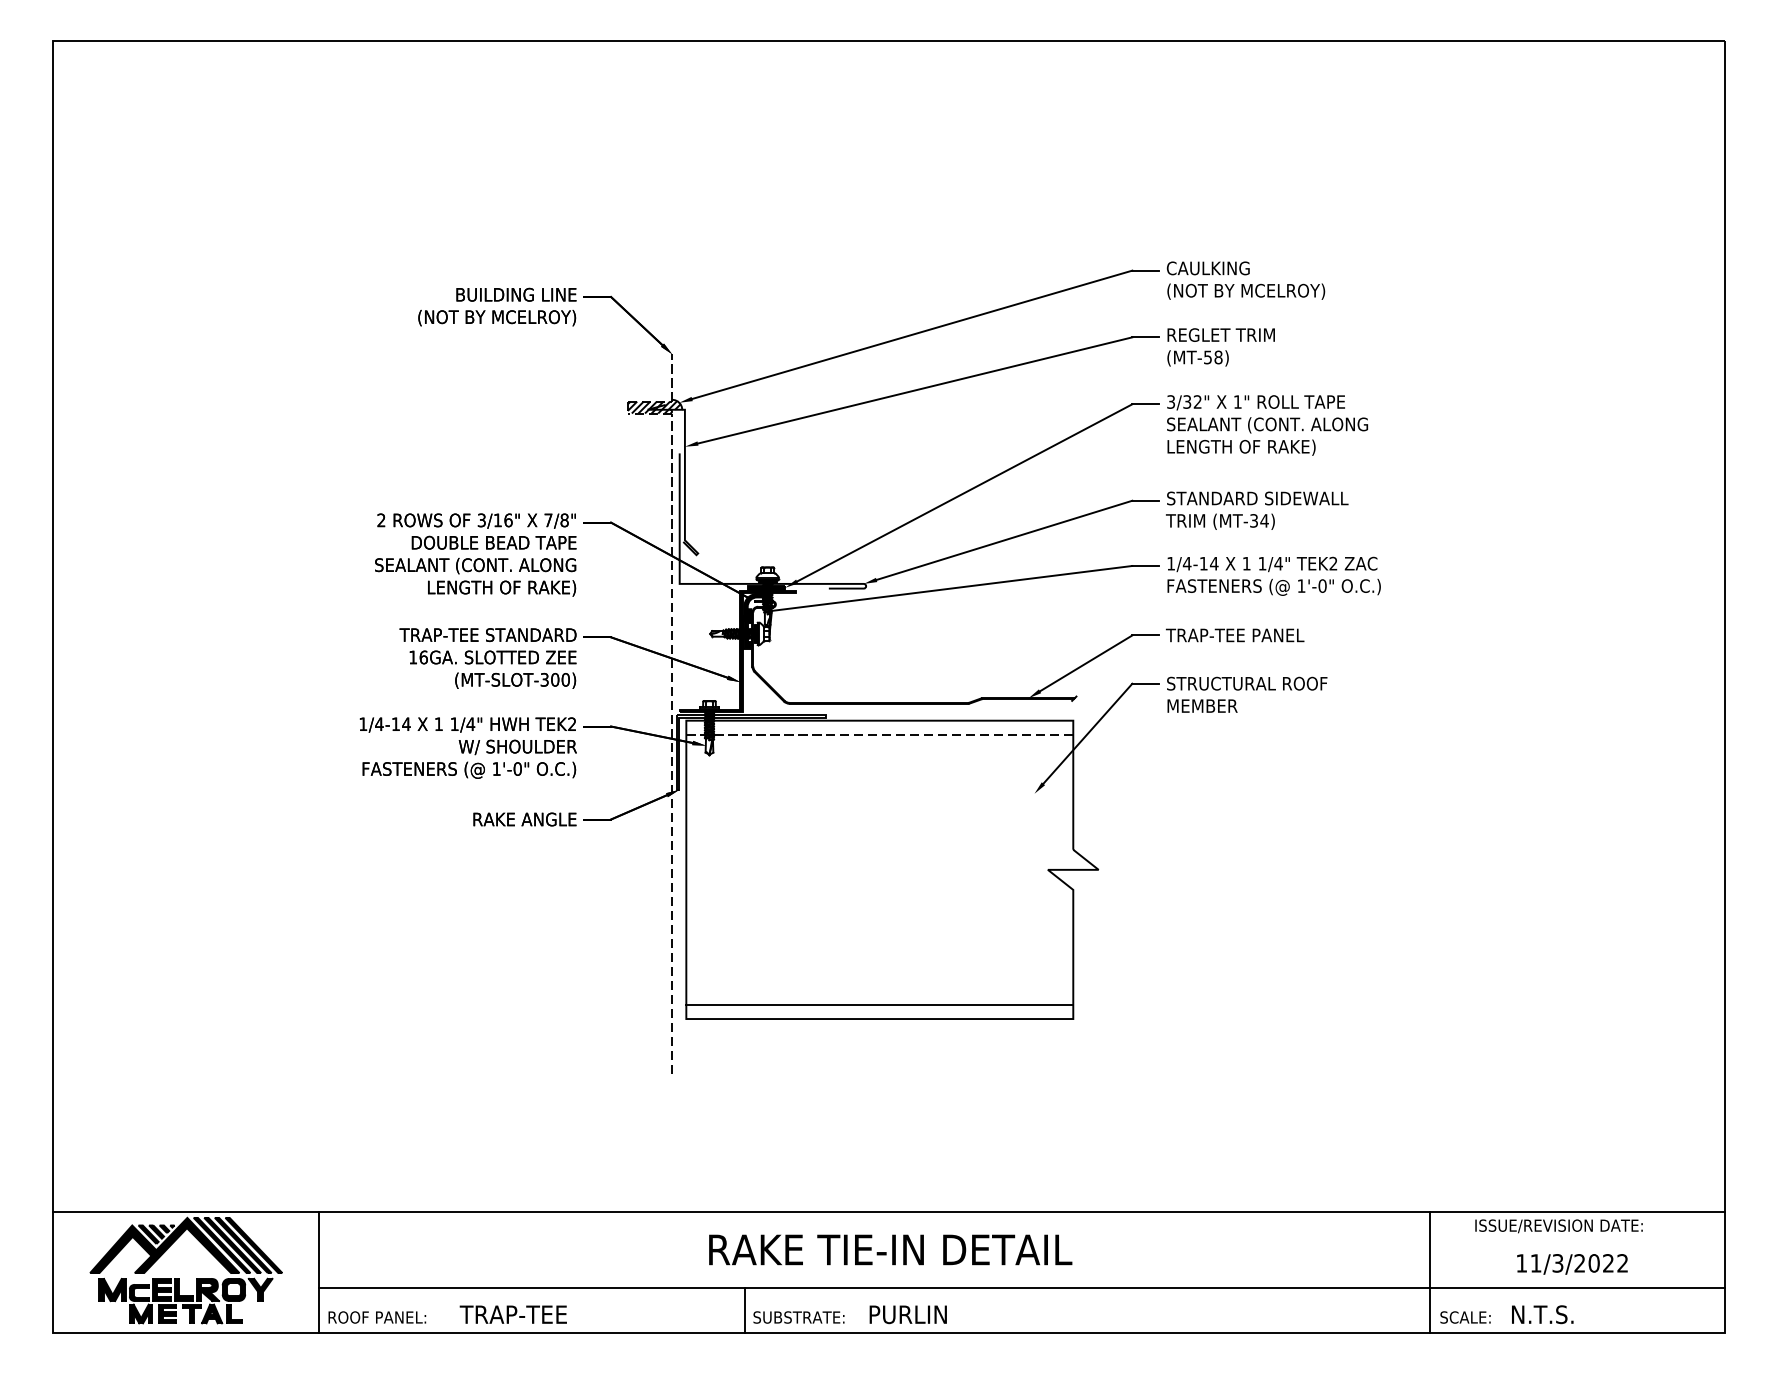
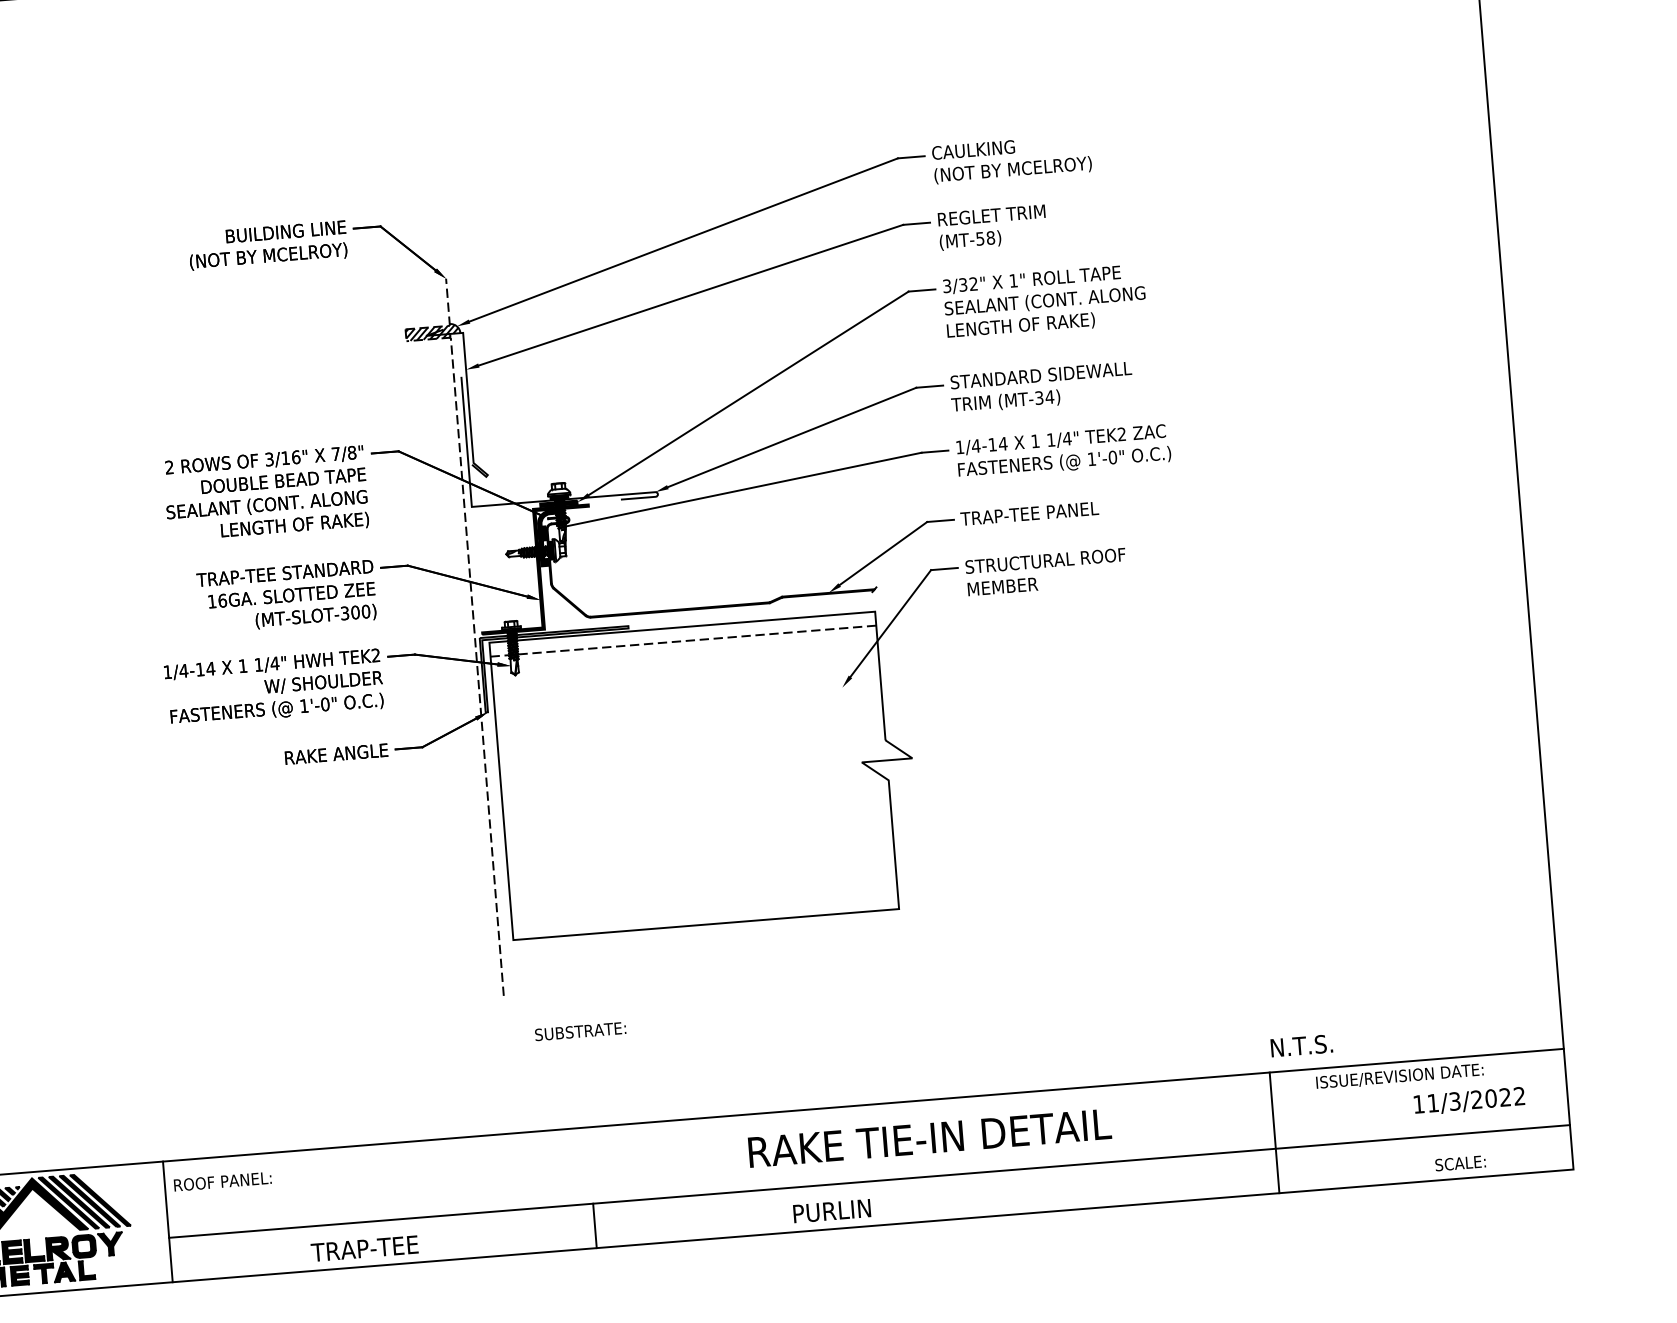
line: (879, 1005) -> (704, 911), removed
text: (890, 1249) -> (929, 1137), moved
text: (1572, 1264) -> (1469, 1101), moved
text: (907, 1314) -> (831, 1210), moved
text: (1542, 1314) -> (1301, 1045), moved
text: (377, 1317) -> (222, 1181), moved
text: (798, 1317) -> (580, 1031), moved
text: (1465, 1317) -> (1460, 1163), moved

